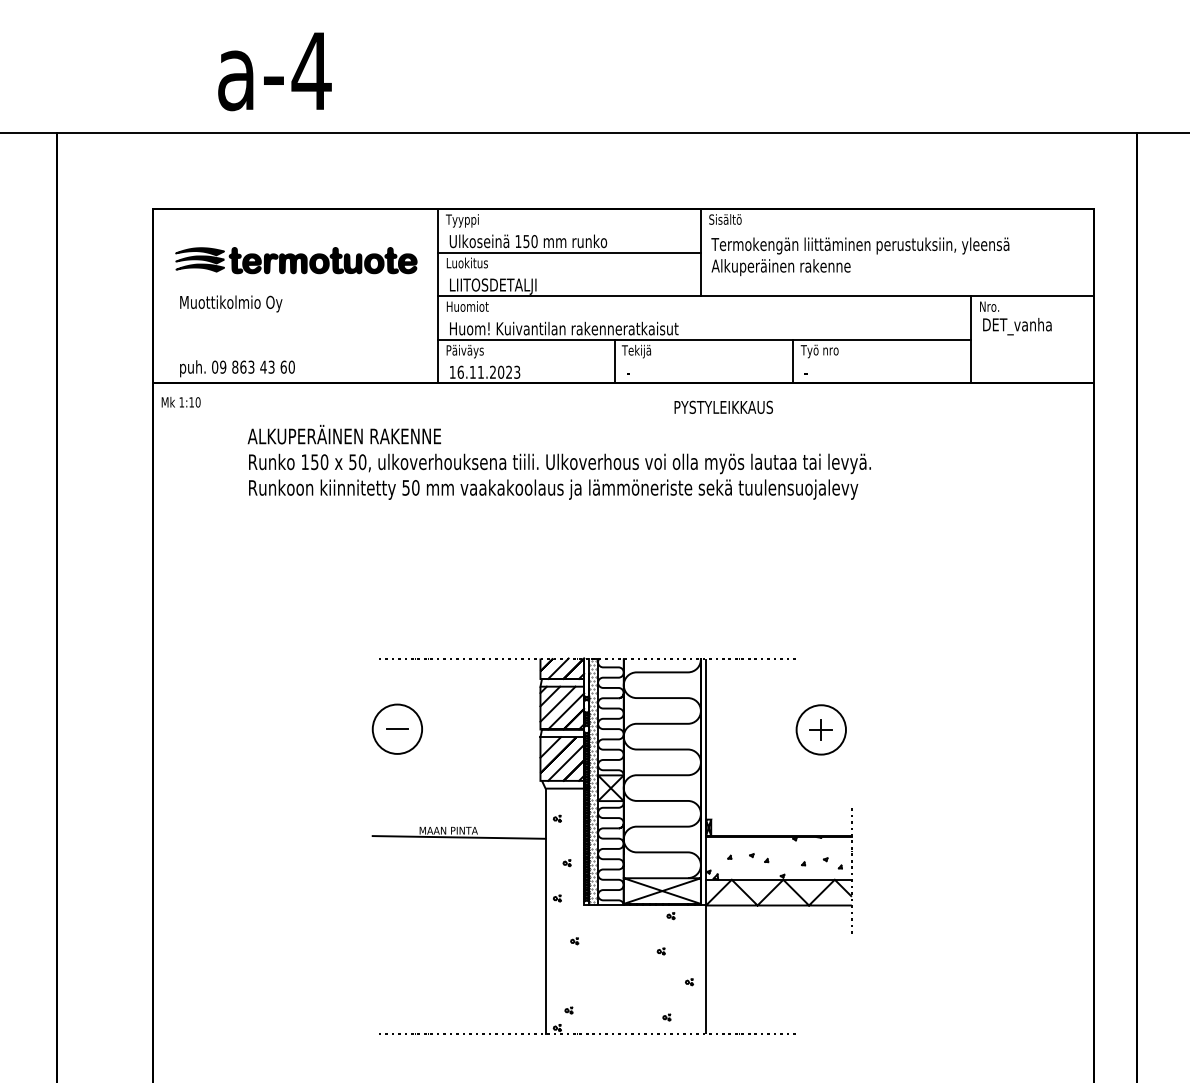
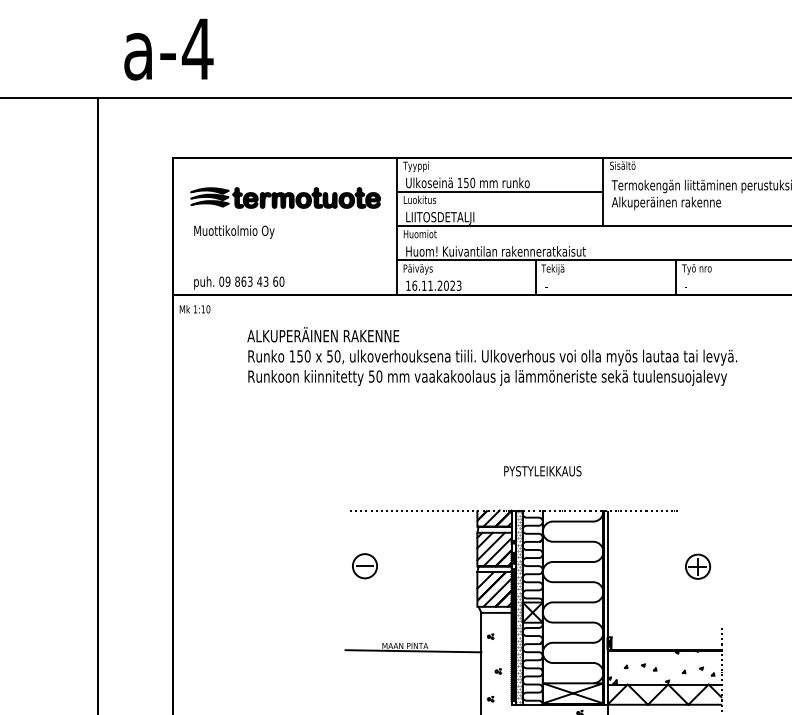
text: (274, 71) -> (168, 49), moved
text: (723, 406) -> (542, 470), moved
circle: (397, 728) -> (365, 565), size x0.62
circle: (820, 729) -> (697, 566), size x0.62

